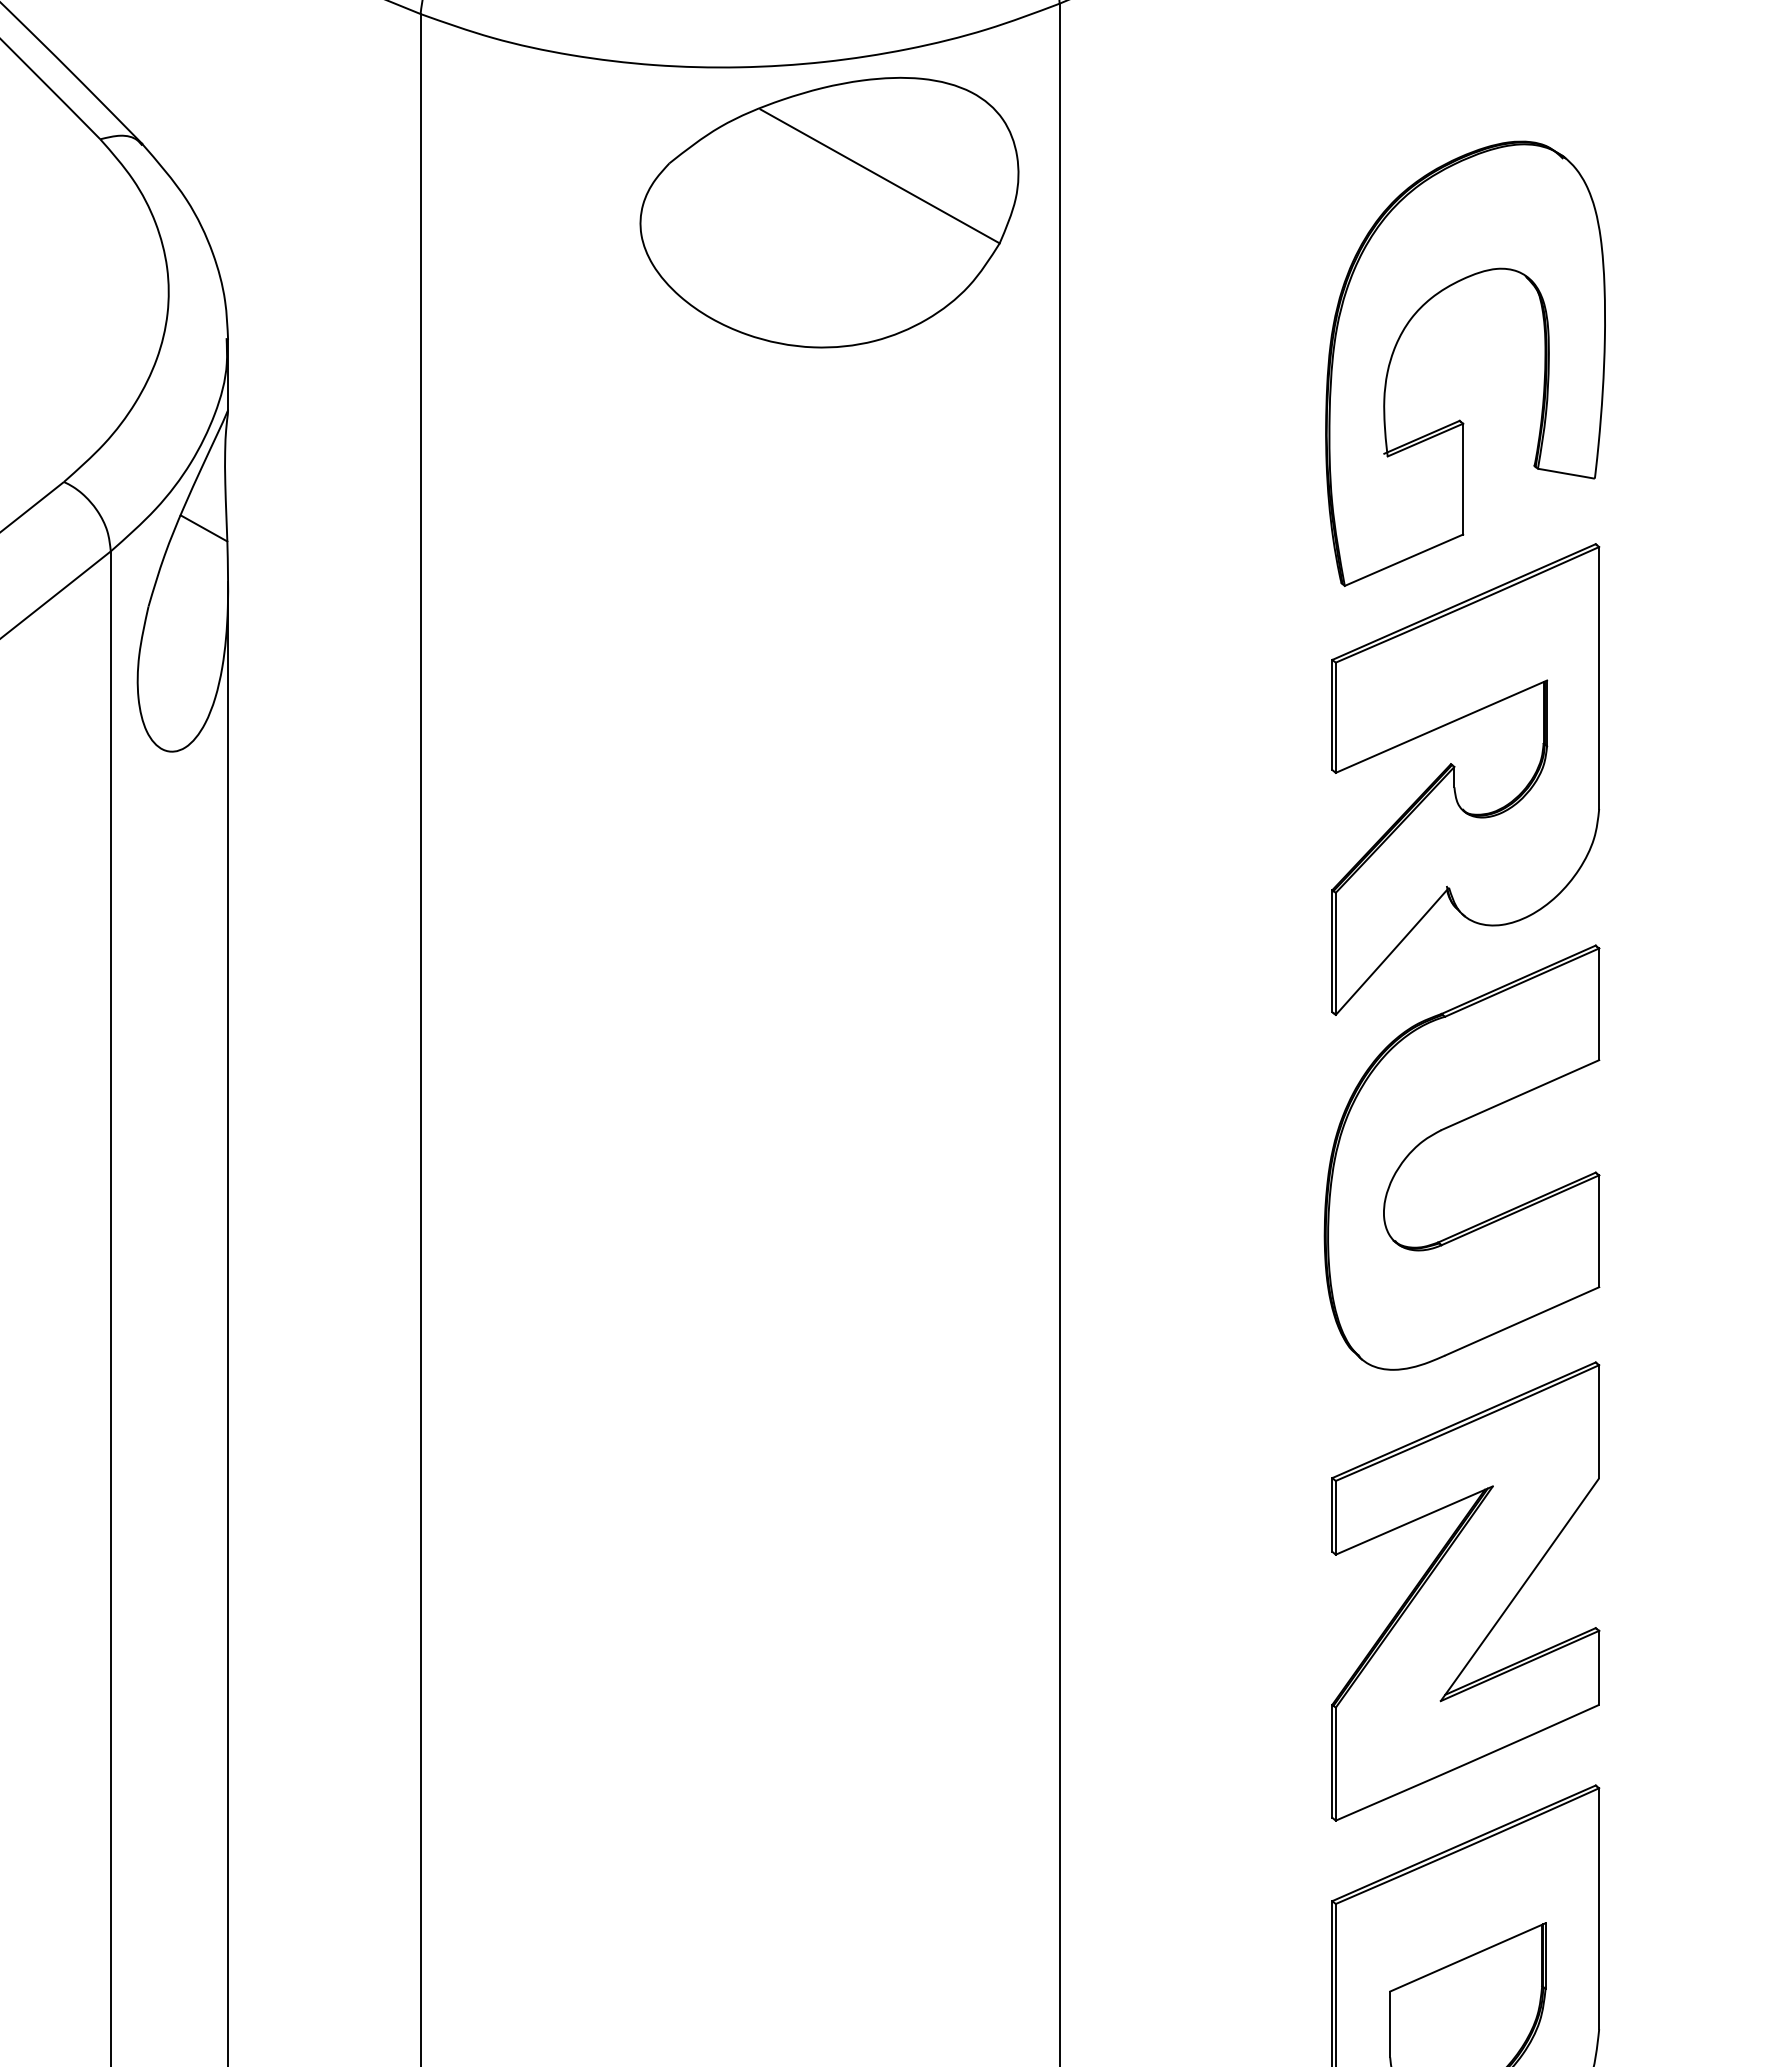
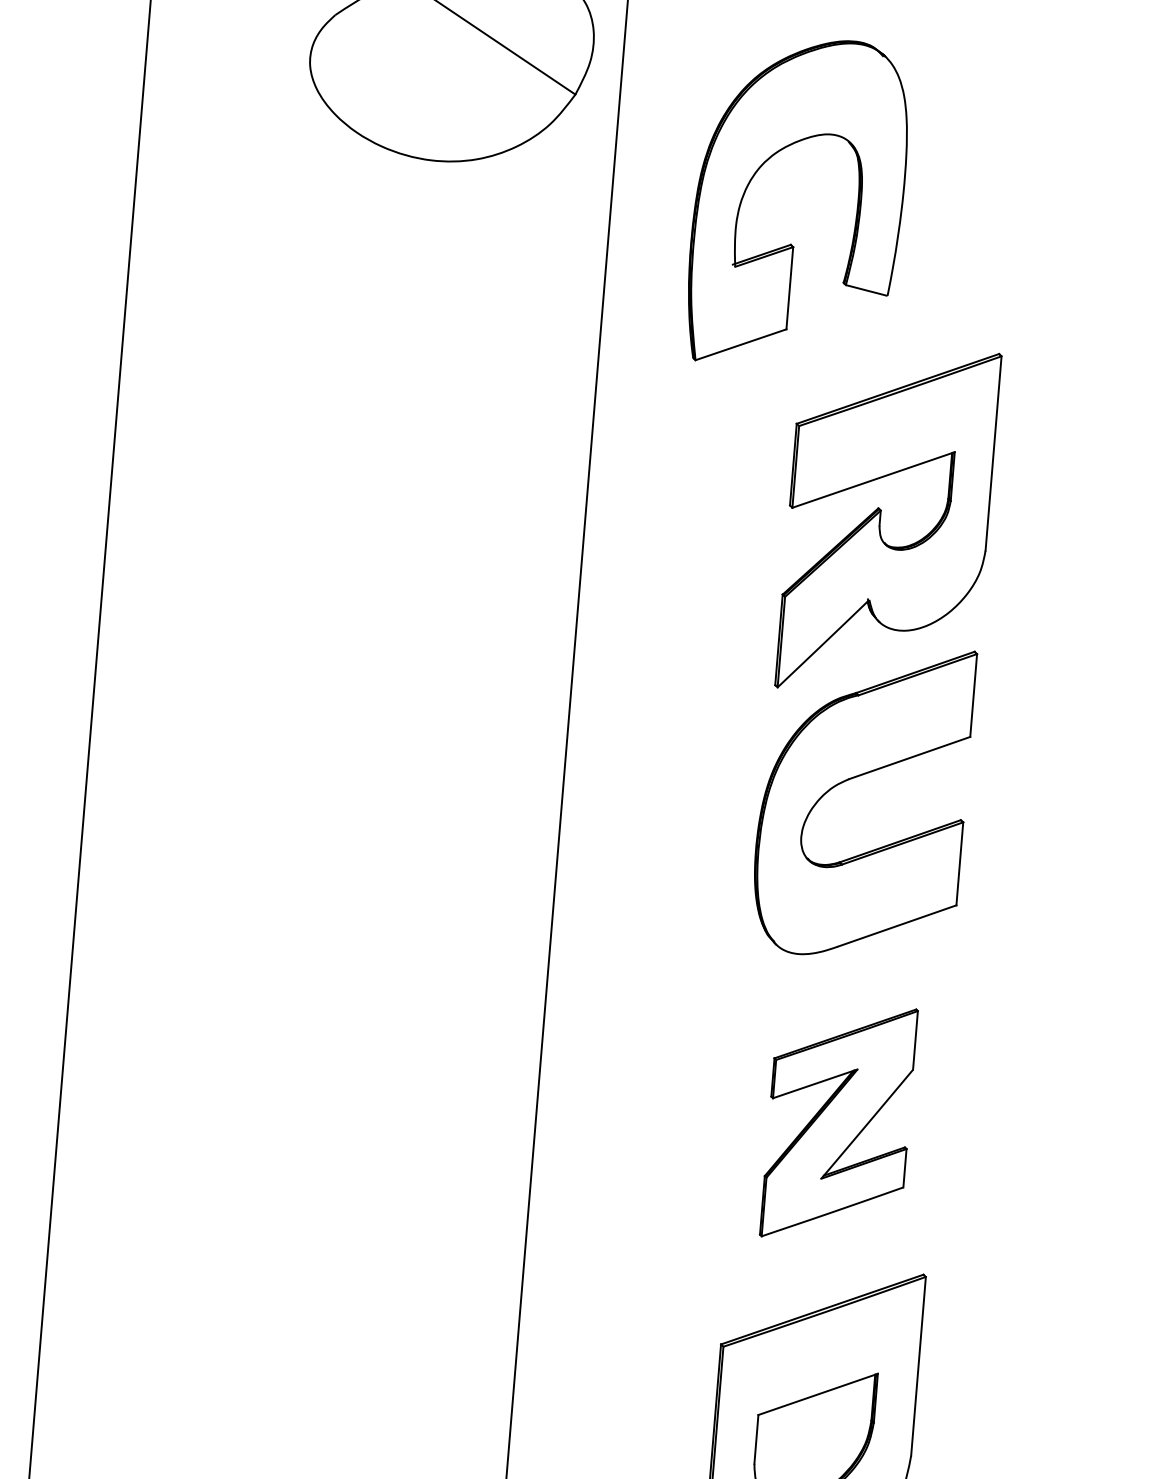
part: (1459, 419) -> (790, 243), moved
part: (1465, 1591) -> (838, 1122), size x0.7

